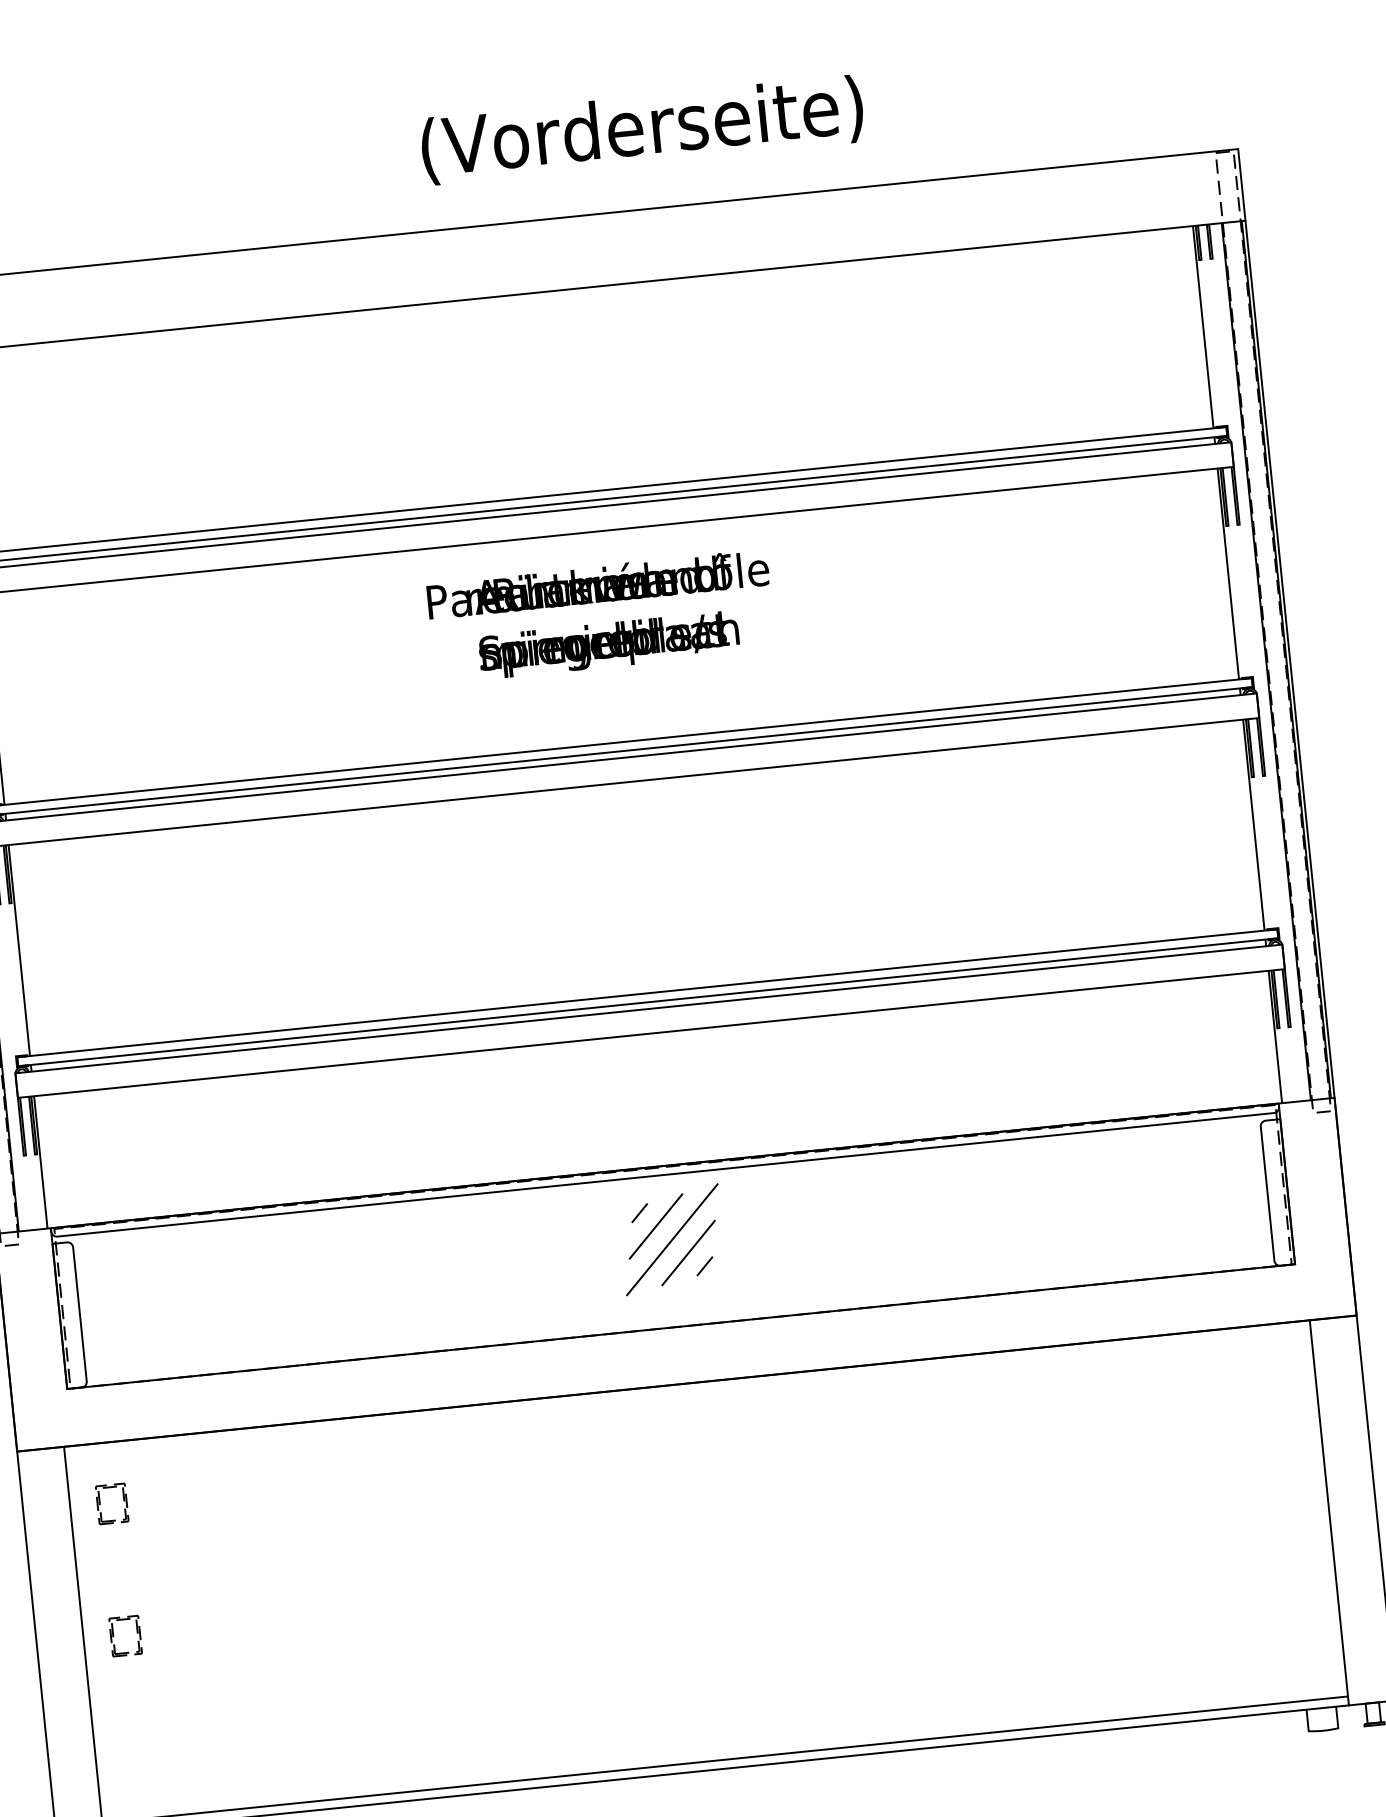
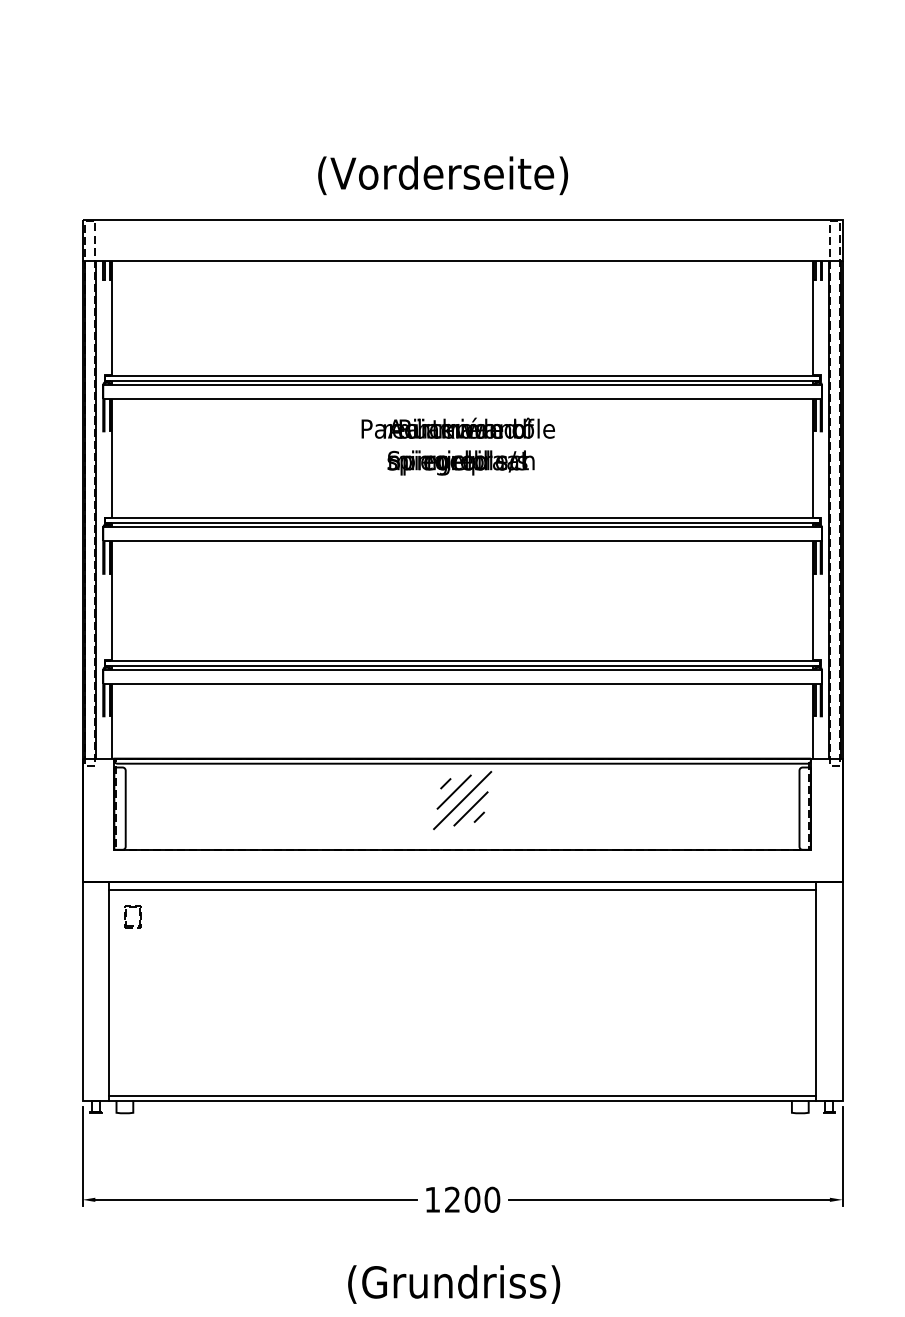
text: (643, 129) -> (443, 175), moved
line: (688, 1396) -> (462, 889), added
part: (124, 1635) -> (132, 991), removed

